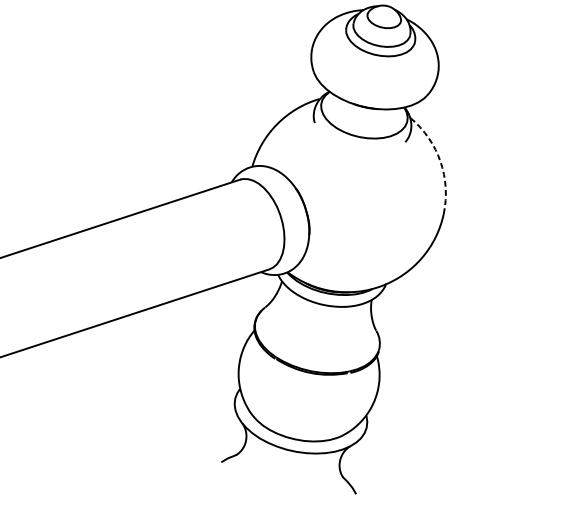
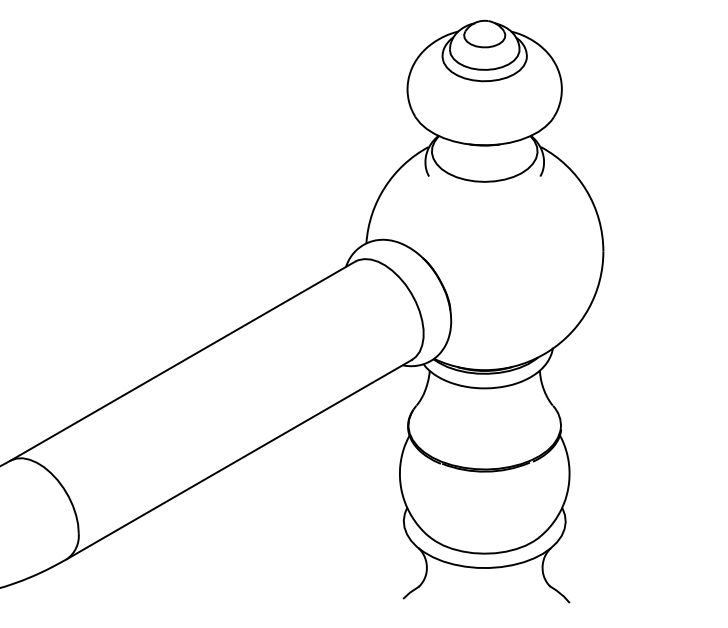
arc: (440, 161) -> (586, 190), dashed -> solid

